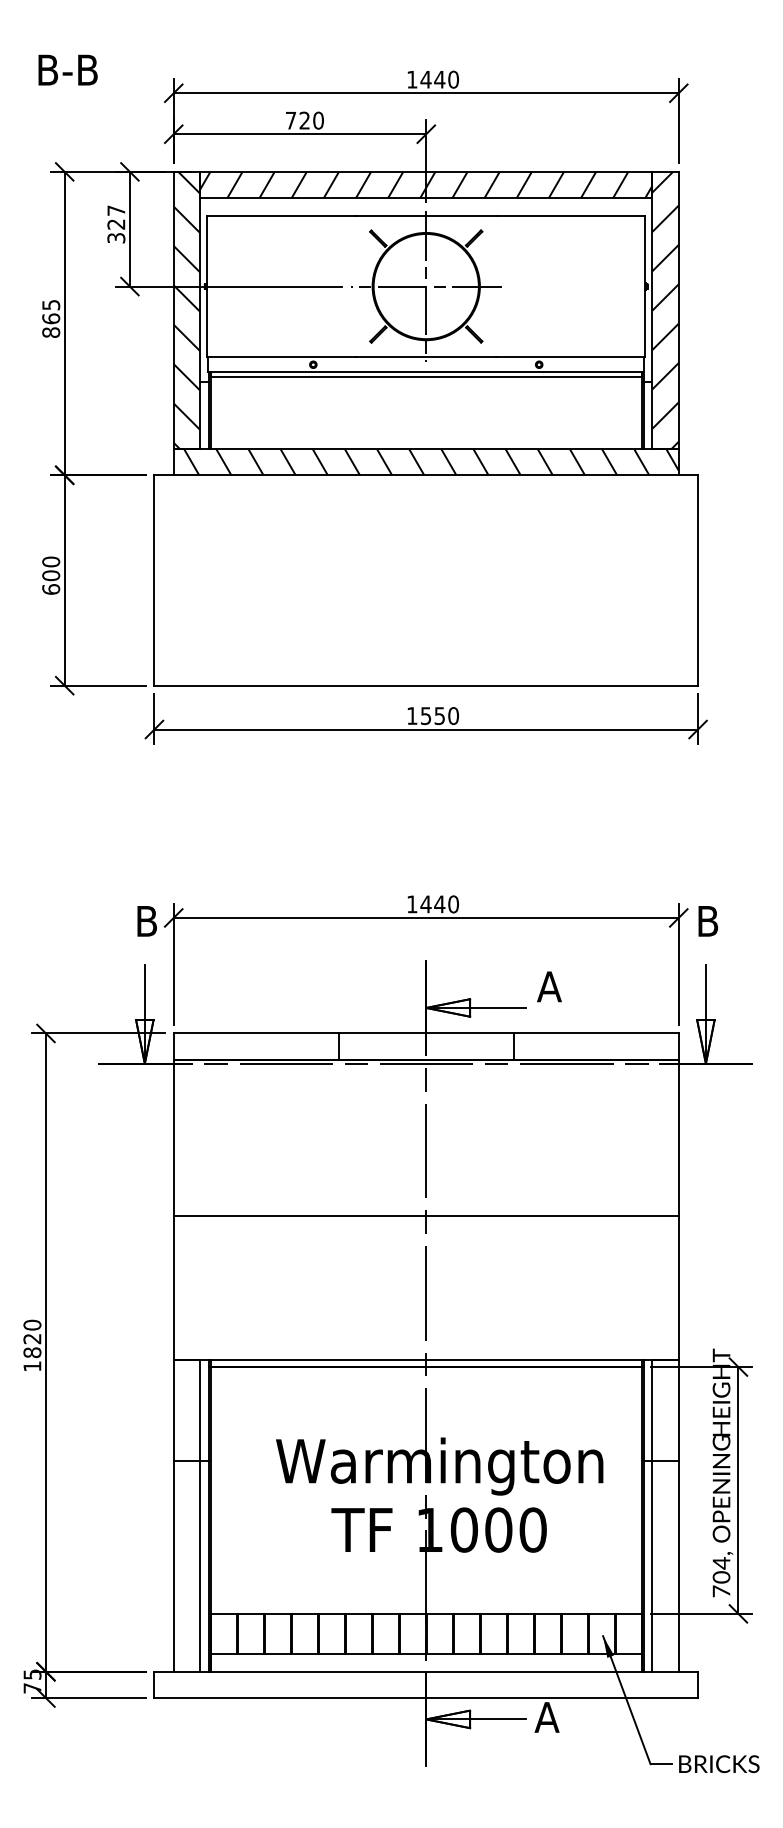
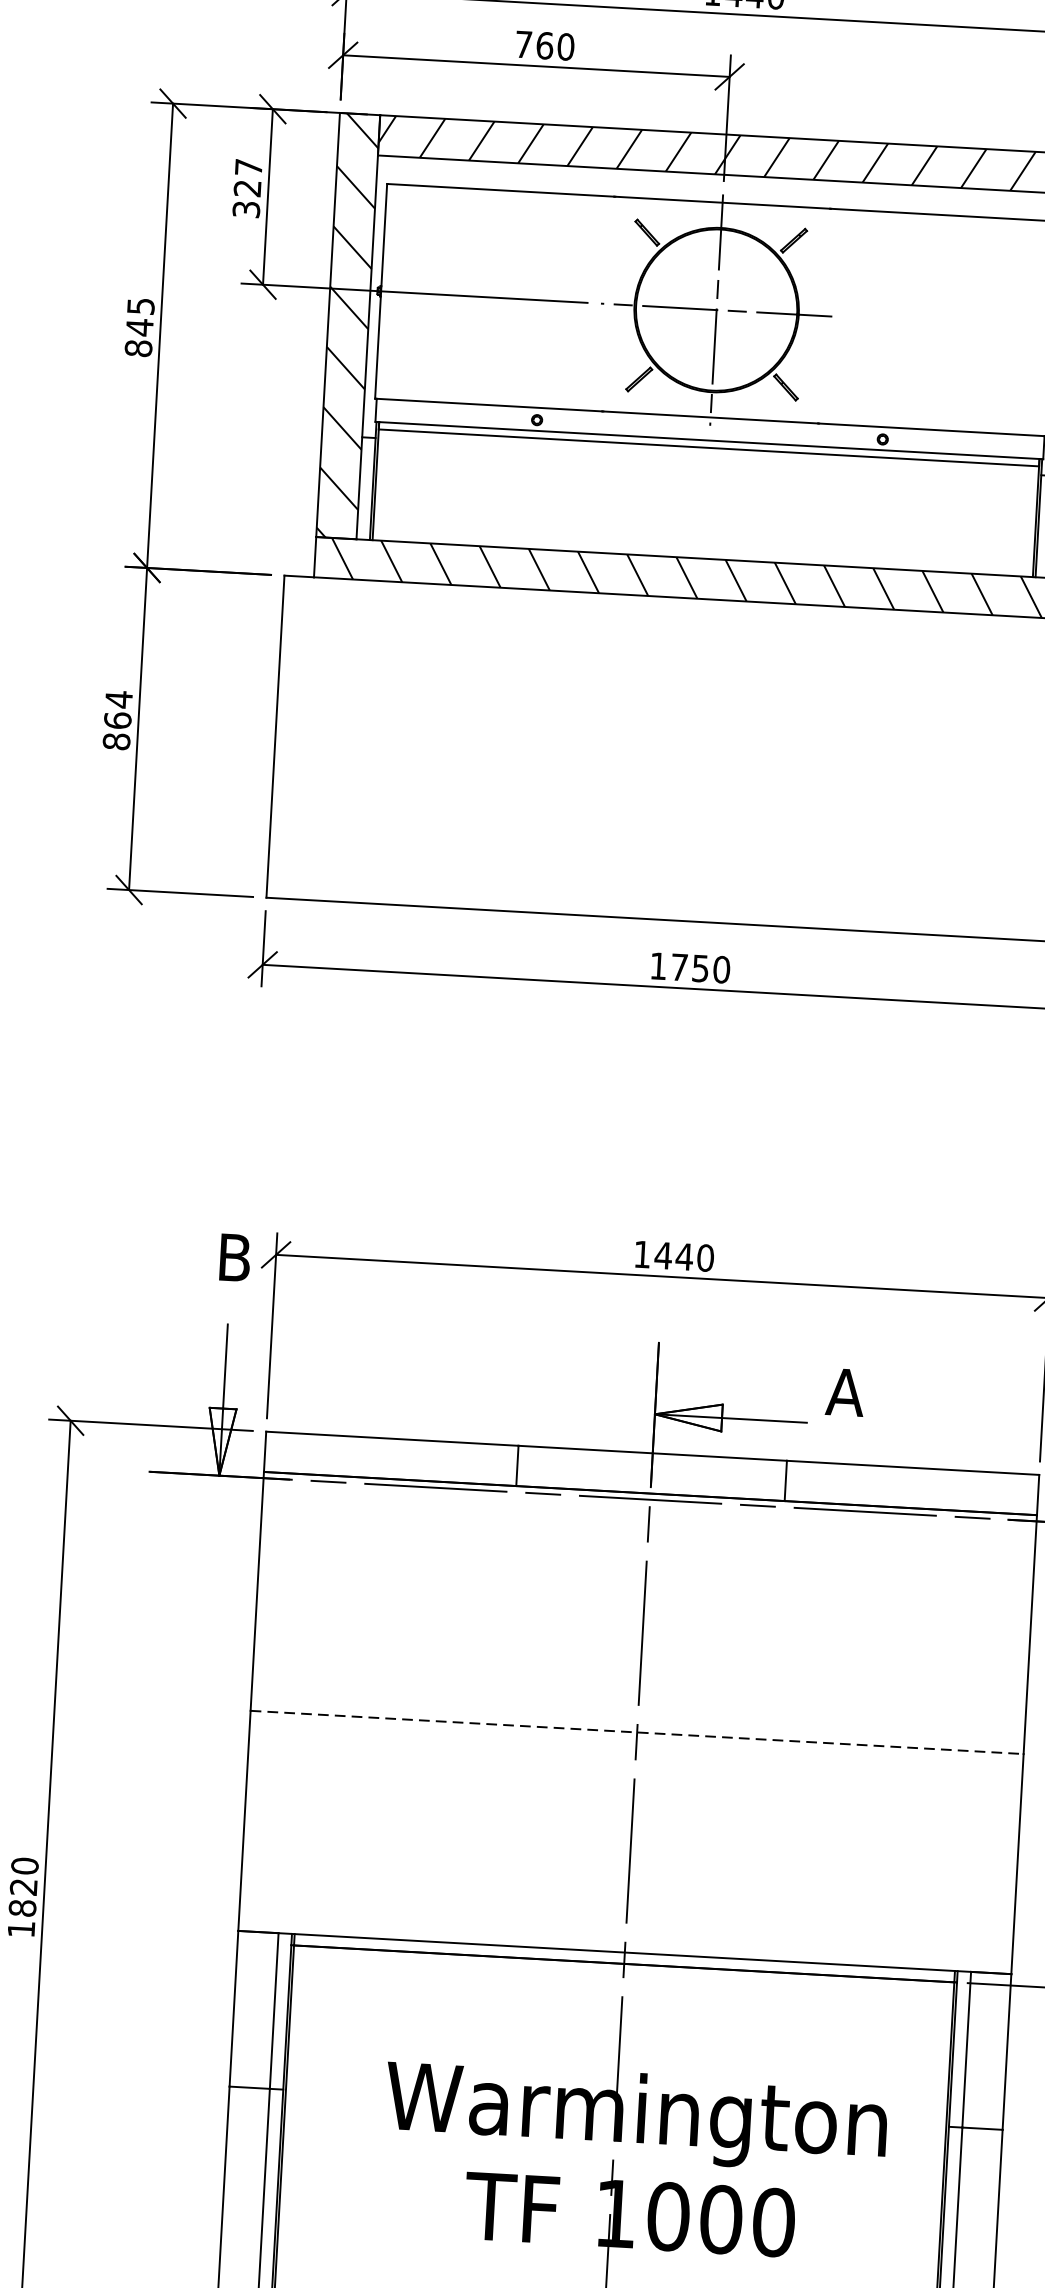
text: (304, 120) -> (544, 45), 720 -> 760
text: (51, 318) -> (140, 326), 865 -> 845
text: (51, 575) -> (118, 720), 600 -> 864
text: (426, 716) -> (680, 968), 1550 -> 1750
line: (426, 1215) -> (637, 1731), solid -> dashed

